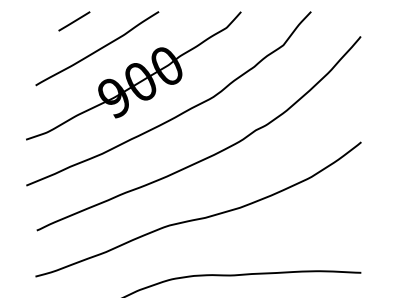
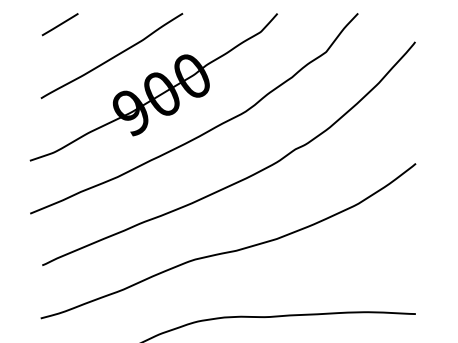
line: (74, 21) -> (60, 24), moved

